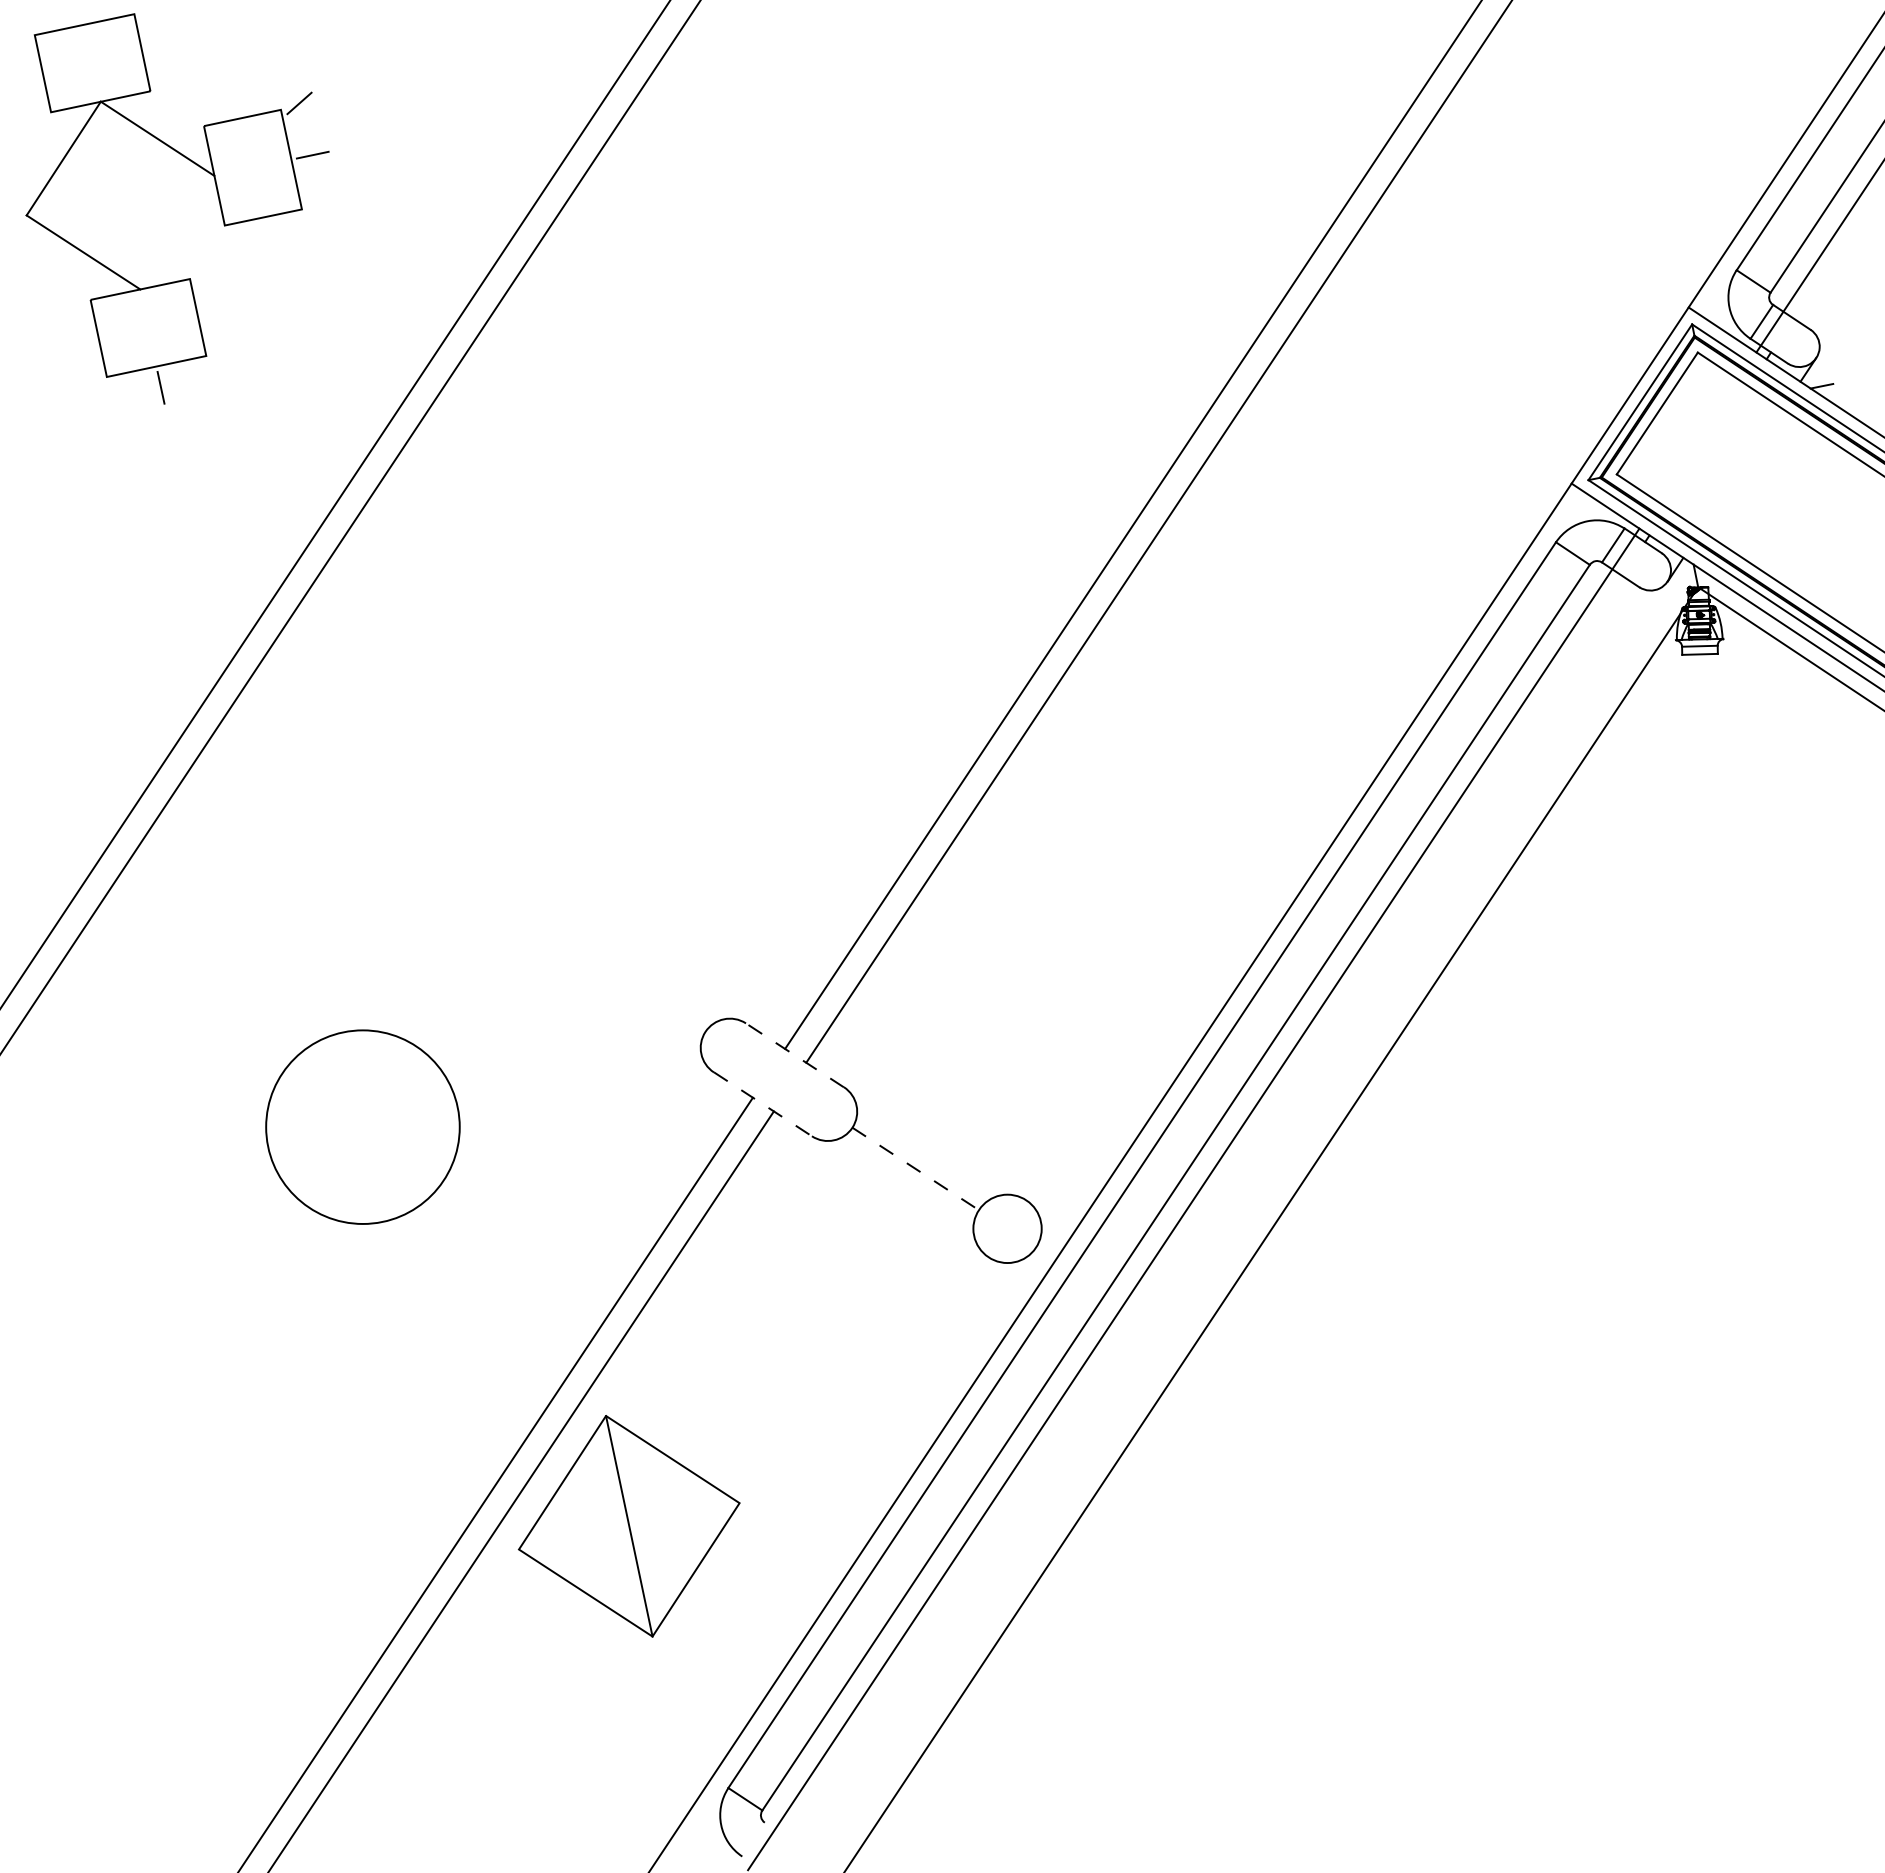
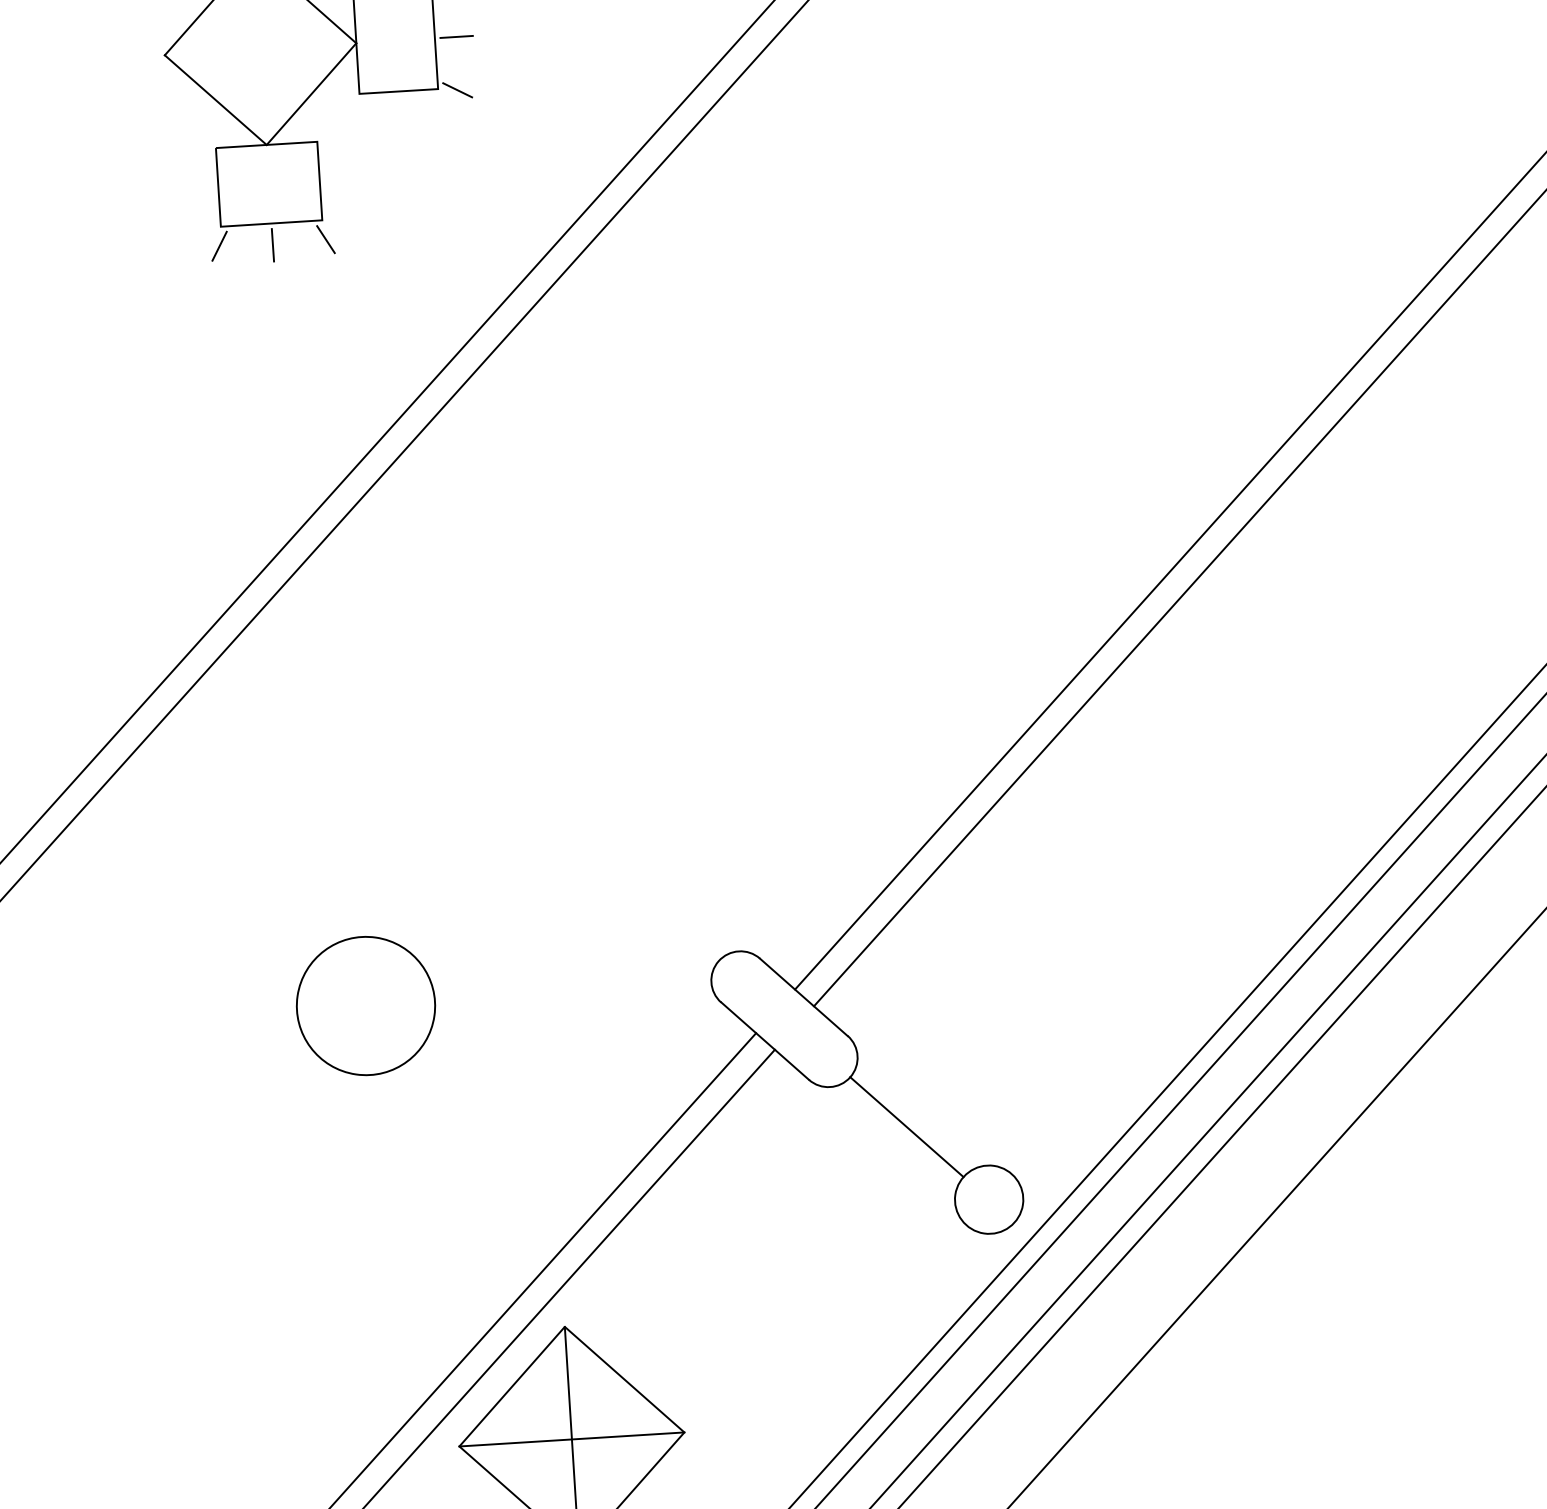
line: (321, 207) -> (457, 89), added
line: (177, 232) -> (311, 93), added
line: (212, 374) -> (325, 239), added
line: (108, 396) -> (219, 246), added
line: (794, 1055) -> (803, 997), dashed -> solid
line: (763, 1104) -> (765, 1041), dashed -> solid
circle: (362, 1127) -> (365, 1006), size x0.71
line: (915, 1168) -> (906, 1126), dashed -> solid
line: (628, 1526) -> (571, 1439), added

